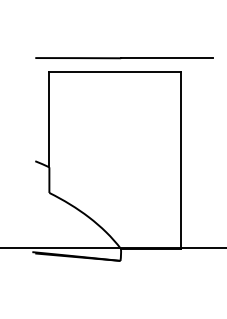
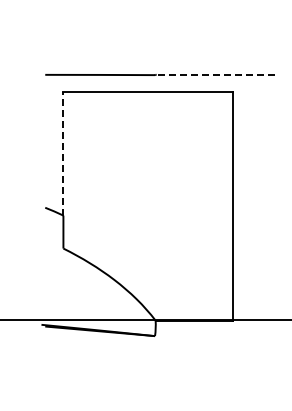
line: (167, 57) -> (215, 74), solid -> dashed
line: (49, 119) -> (63, 154), solid -> dashed

